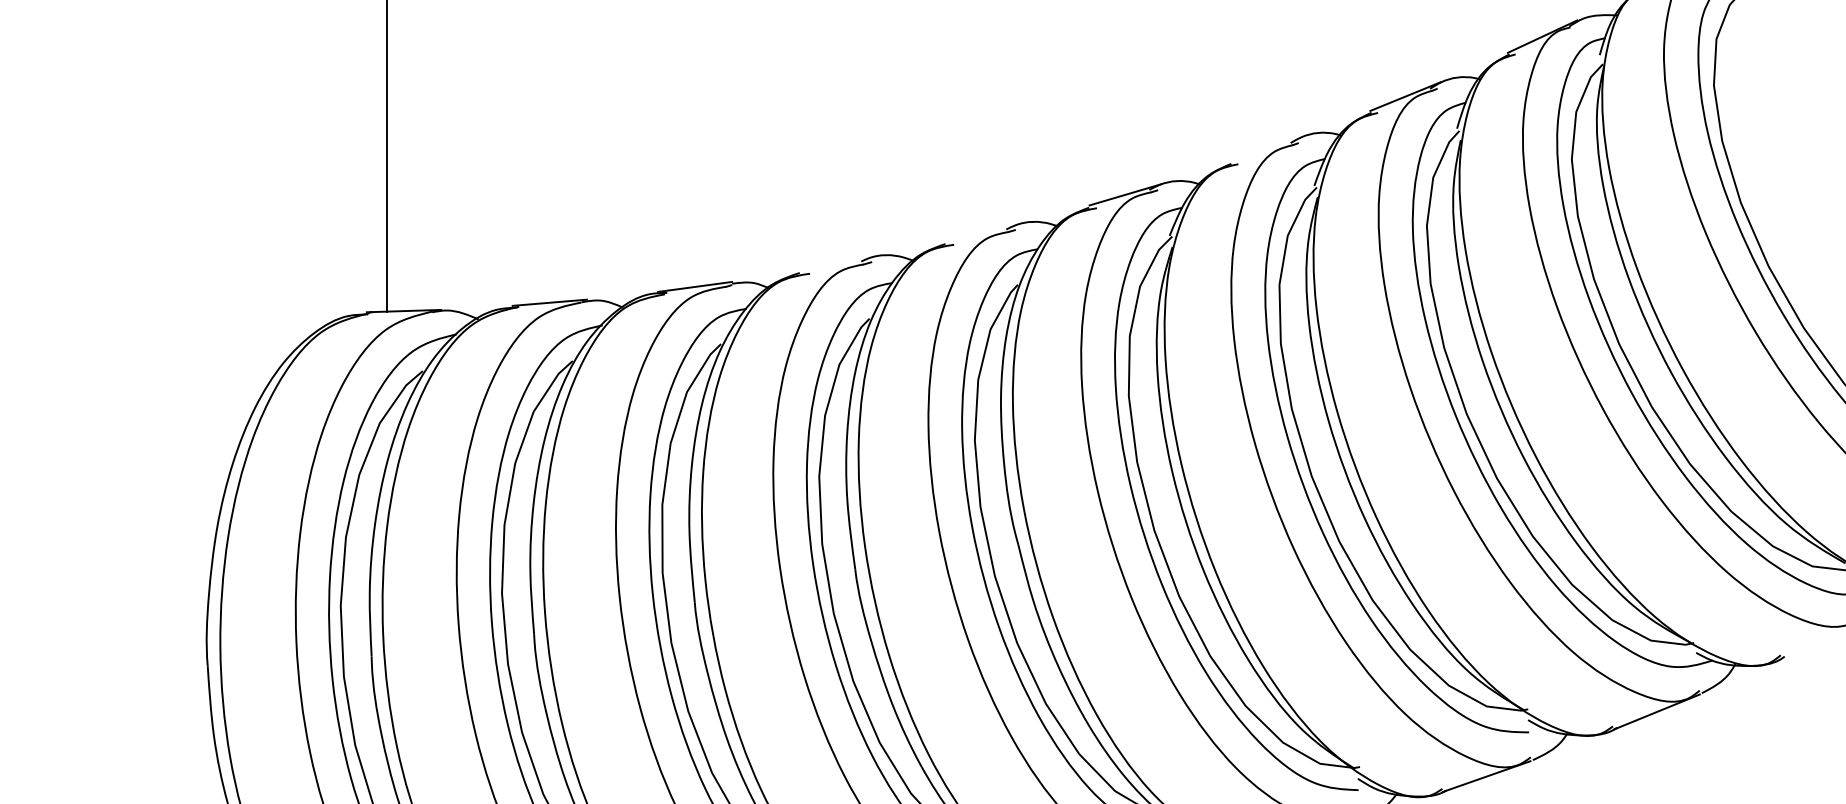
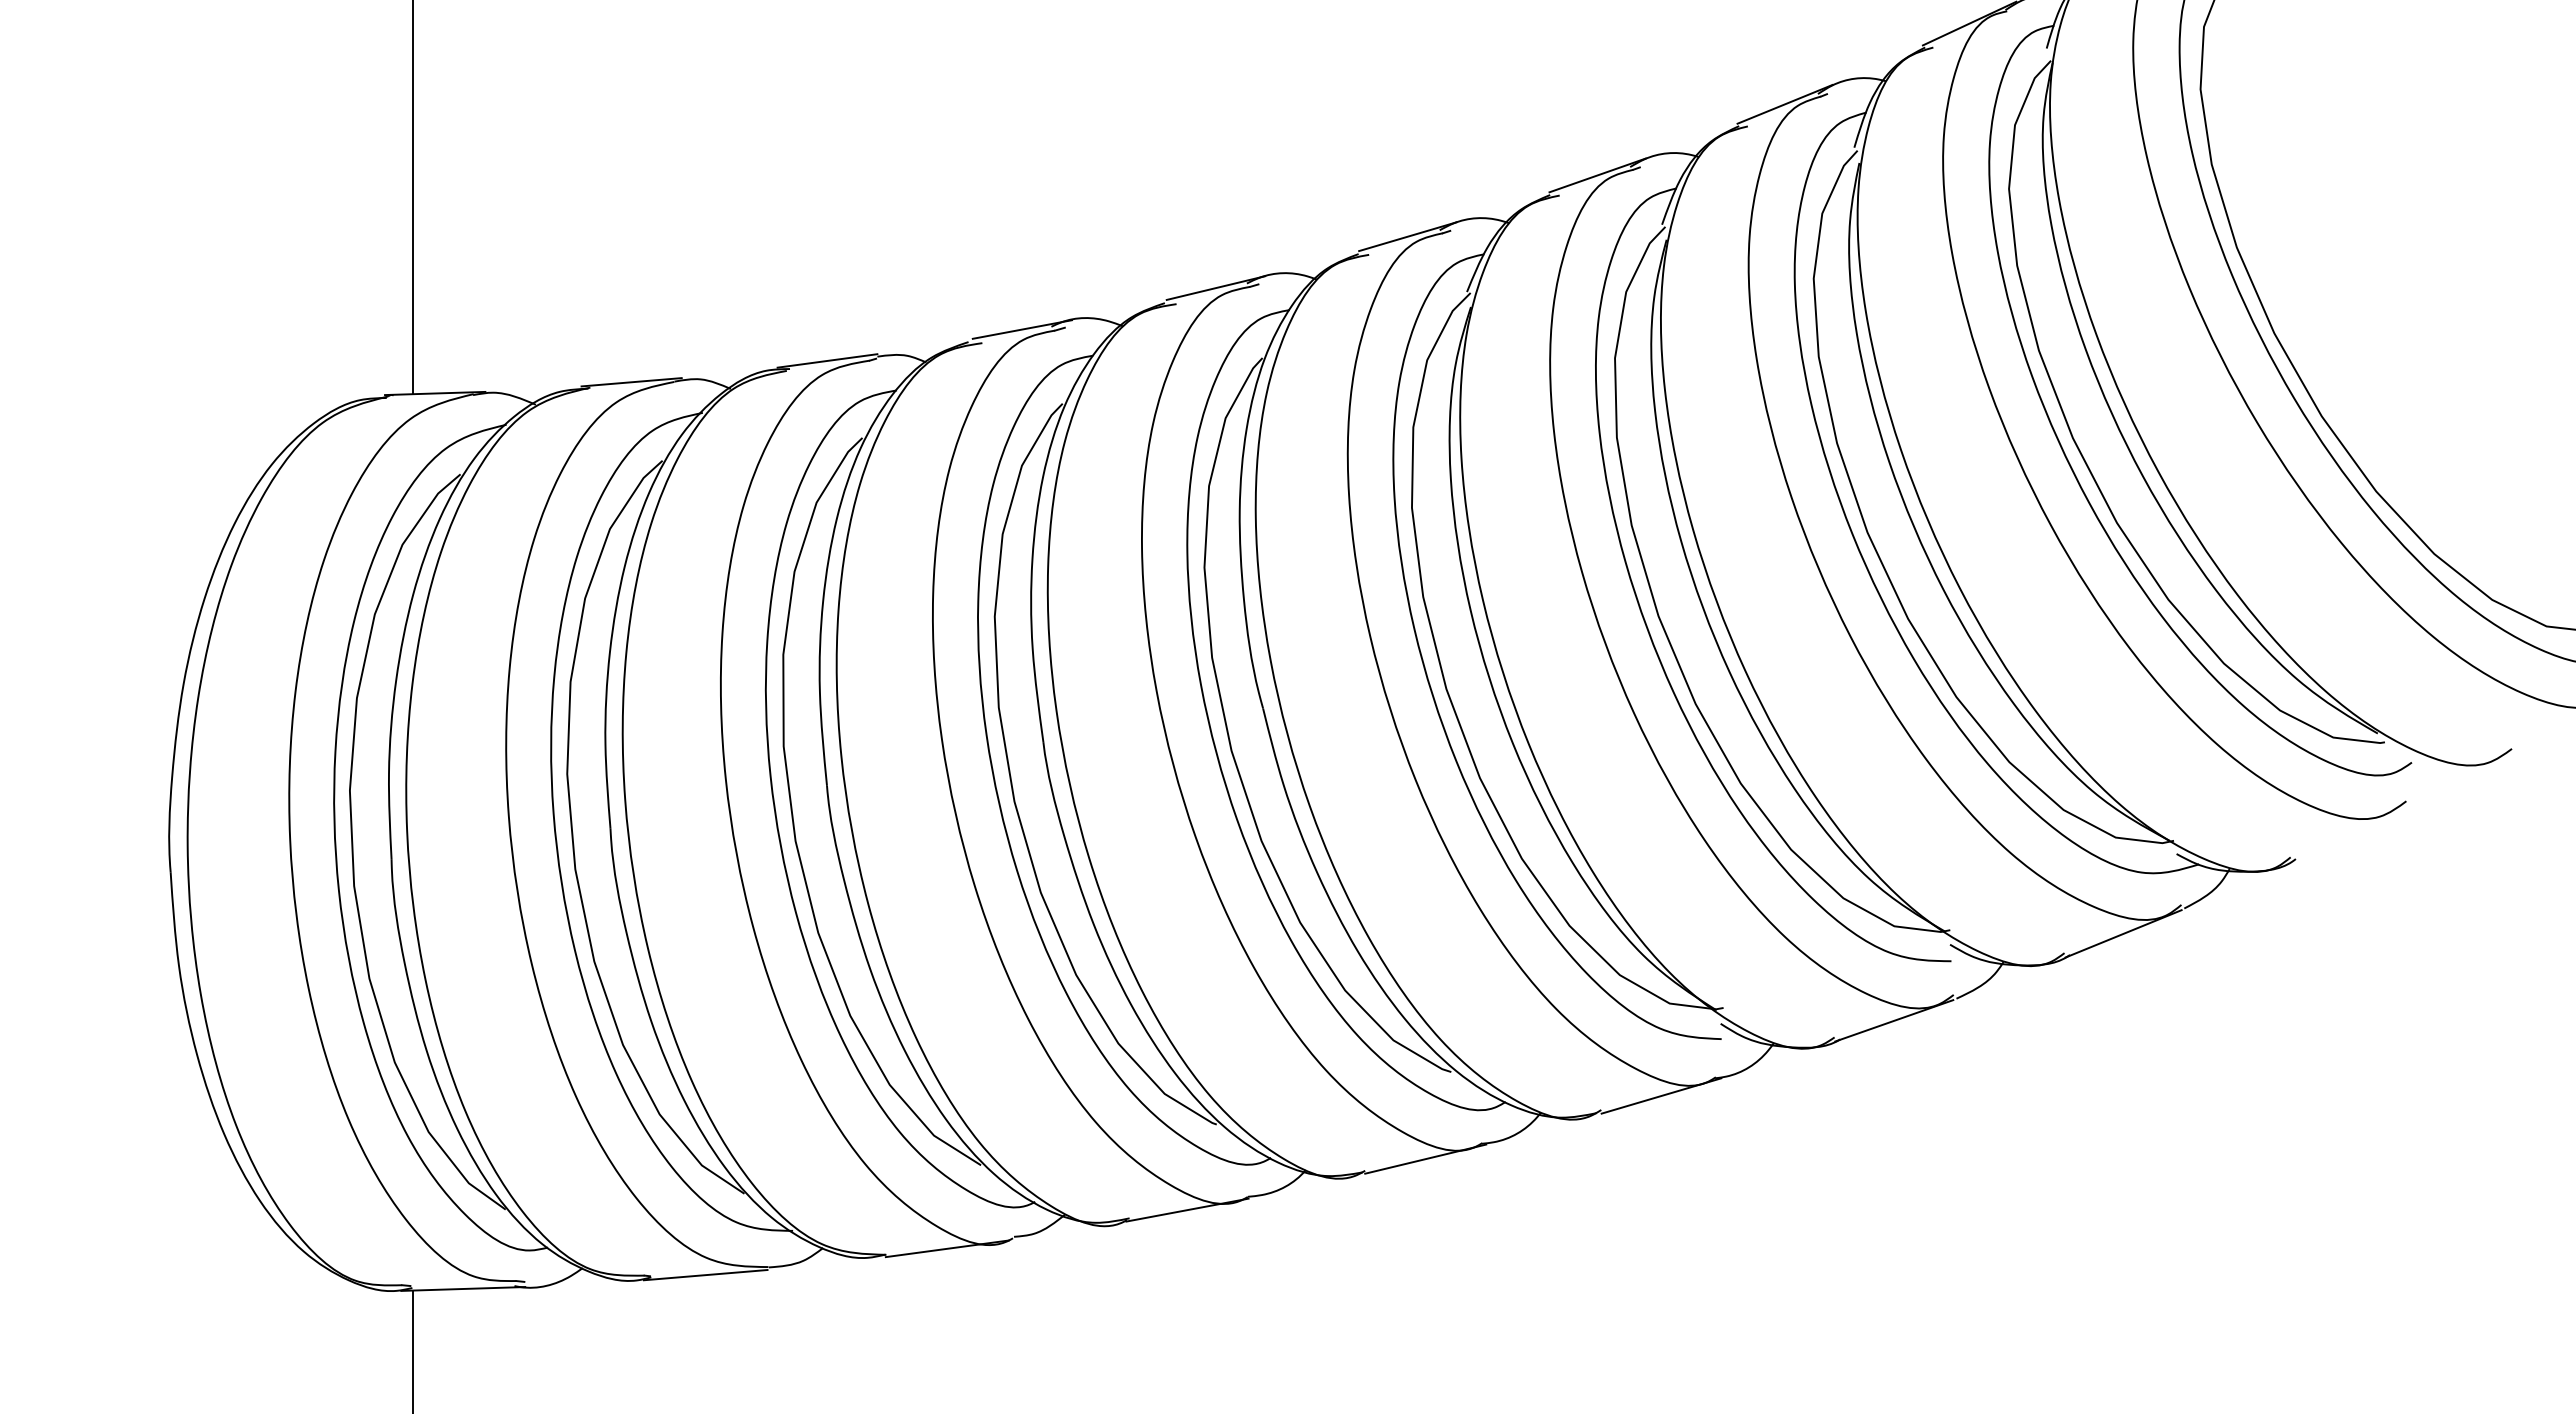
line: (1266, 149) -> (1597, 175), added
line: (983, 232) -> (1215, 287), added
line: (839, 263) -> (1021, 329), added

